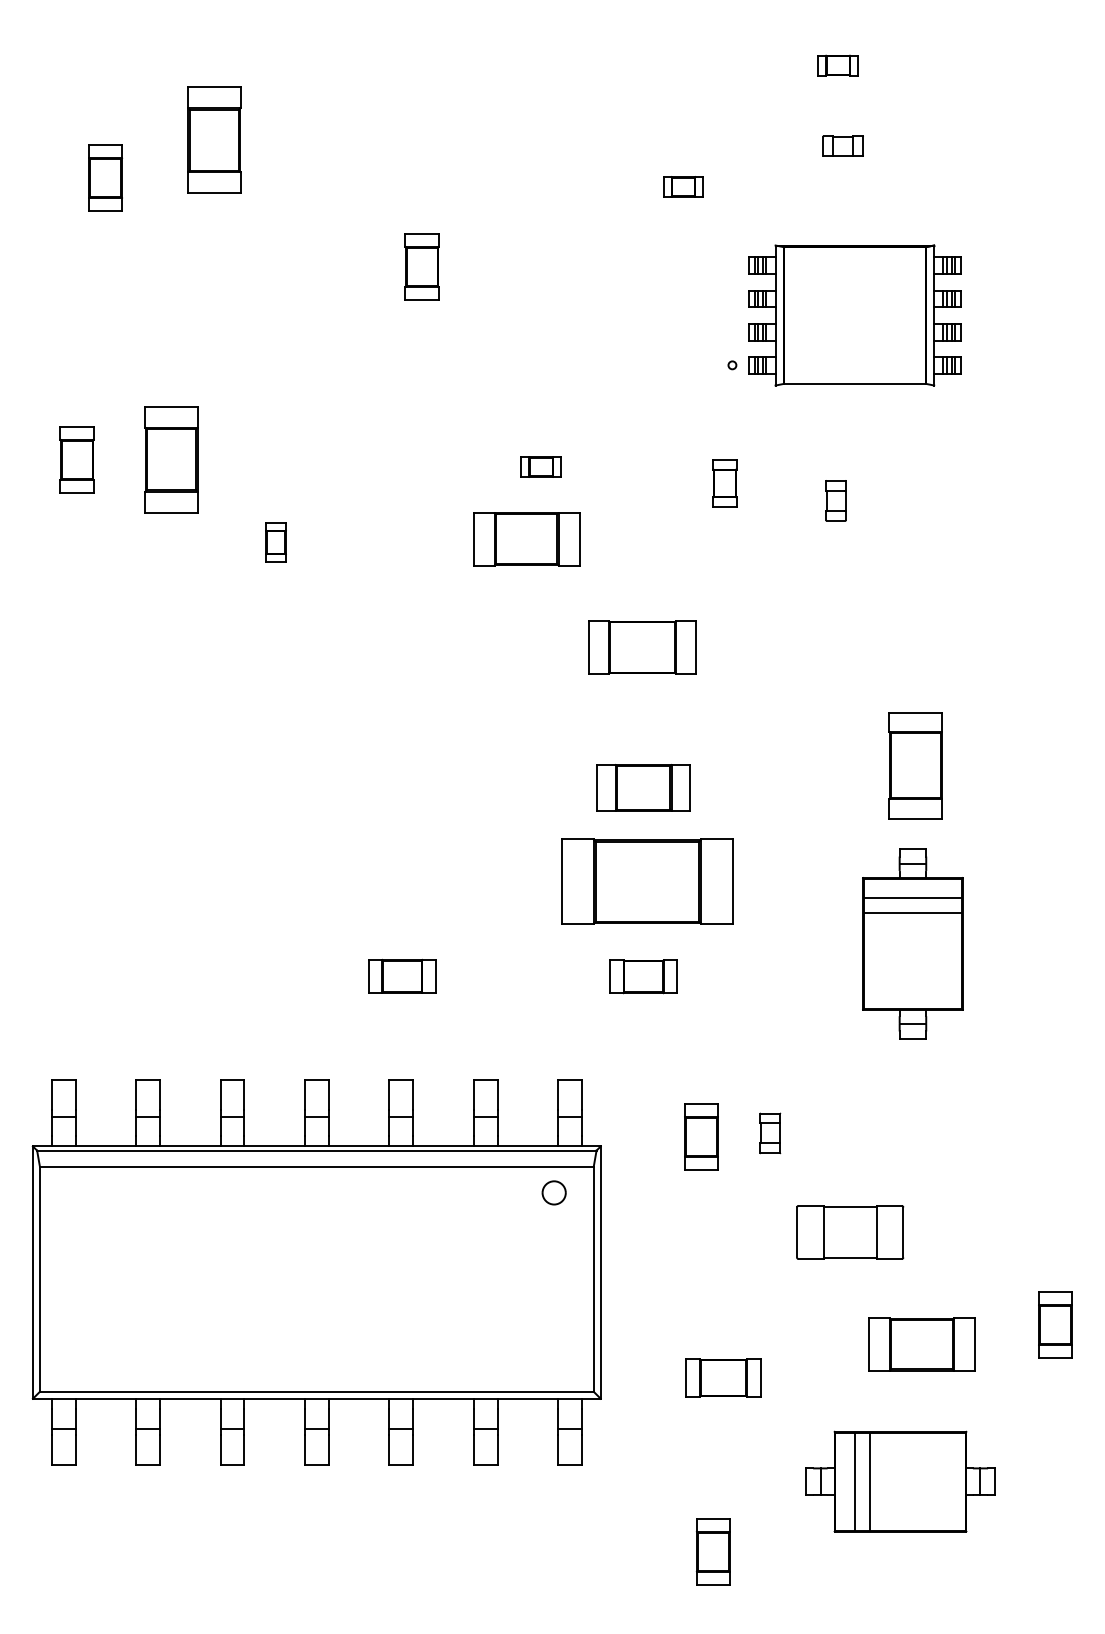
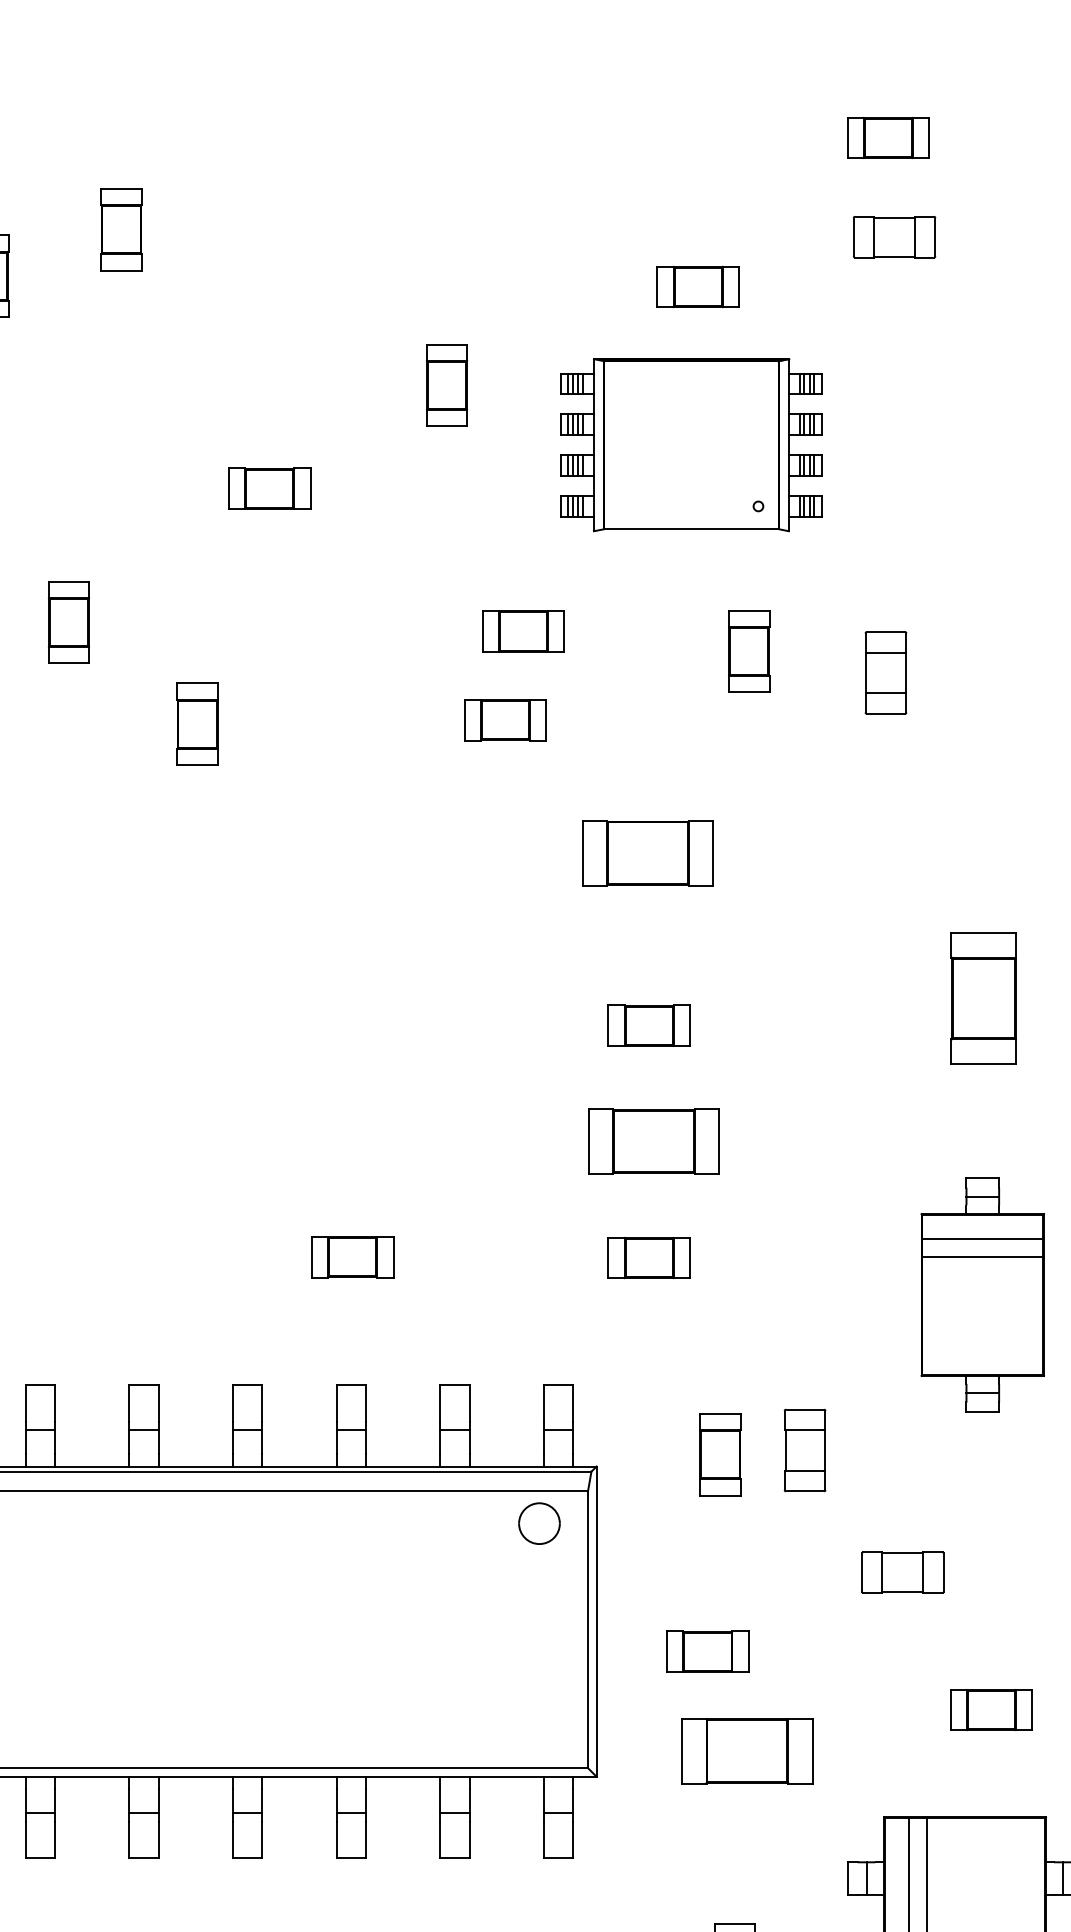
part: (837, 65) -> (887, 137), size x1.67
part: (213, 140) -> (120, 230), size x0.62
part: (843, 145) -> (894, 236), size x1.67
part: (683, 186) -> (698, 286), size x1.67
part: (421, 266) -> (446, 384), moved
part: (854, 315) -> (690, 445), moved
part: (334, 350) -> (269, 488), added
part: (171, 459) -> (68, 622), size x0.62
part: (540, 466) -> (522, 630), size x1.67
part: (724, 483) -> (748, 651), size x1.43
part: (835, 500) -> (885, 672), size x1.67
part: (526, 539) -> (505, 720), size x0.62
part: (275, 542) -> (196, 724), size x1.67
part: (643, 787) -> (649, 1025), size x0.71
part: (647, 882) -> (654, 1142), size x0.62
part: (912, 943) -> (982, 1294), moved
part: (770, 1133) -> (805, 1450), size x1.67
part: (553, 1192) -> (538, 1523), size x1.43
part: (849, 1232) -> (902, 1572), size x0.62
part: (691, 1296) -> (708, 1651), added
part: (921, 1344) -> (990, 1710), size x0.62
part: (723, 1377) -> (747, 1750), size x1.43

